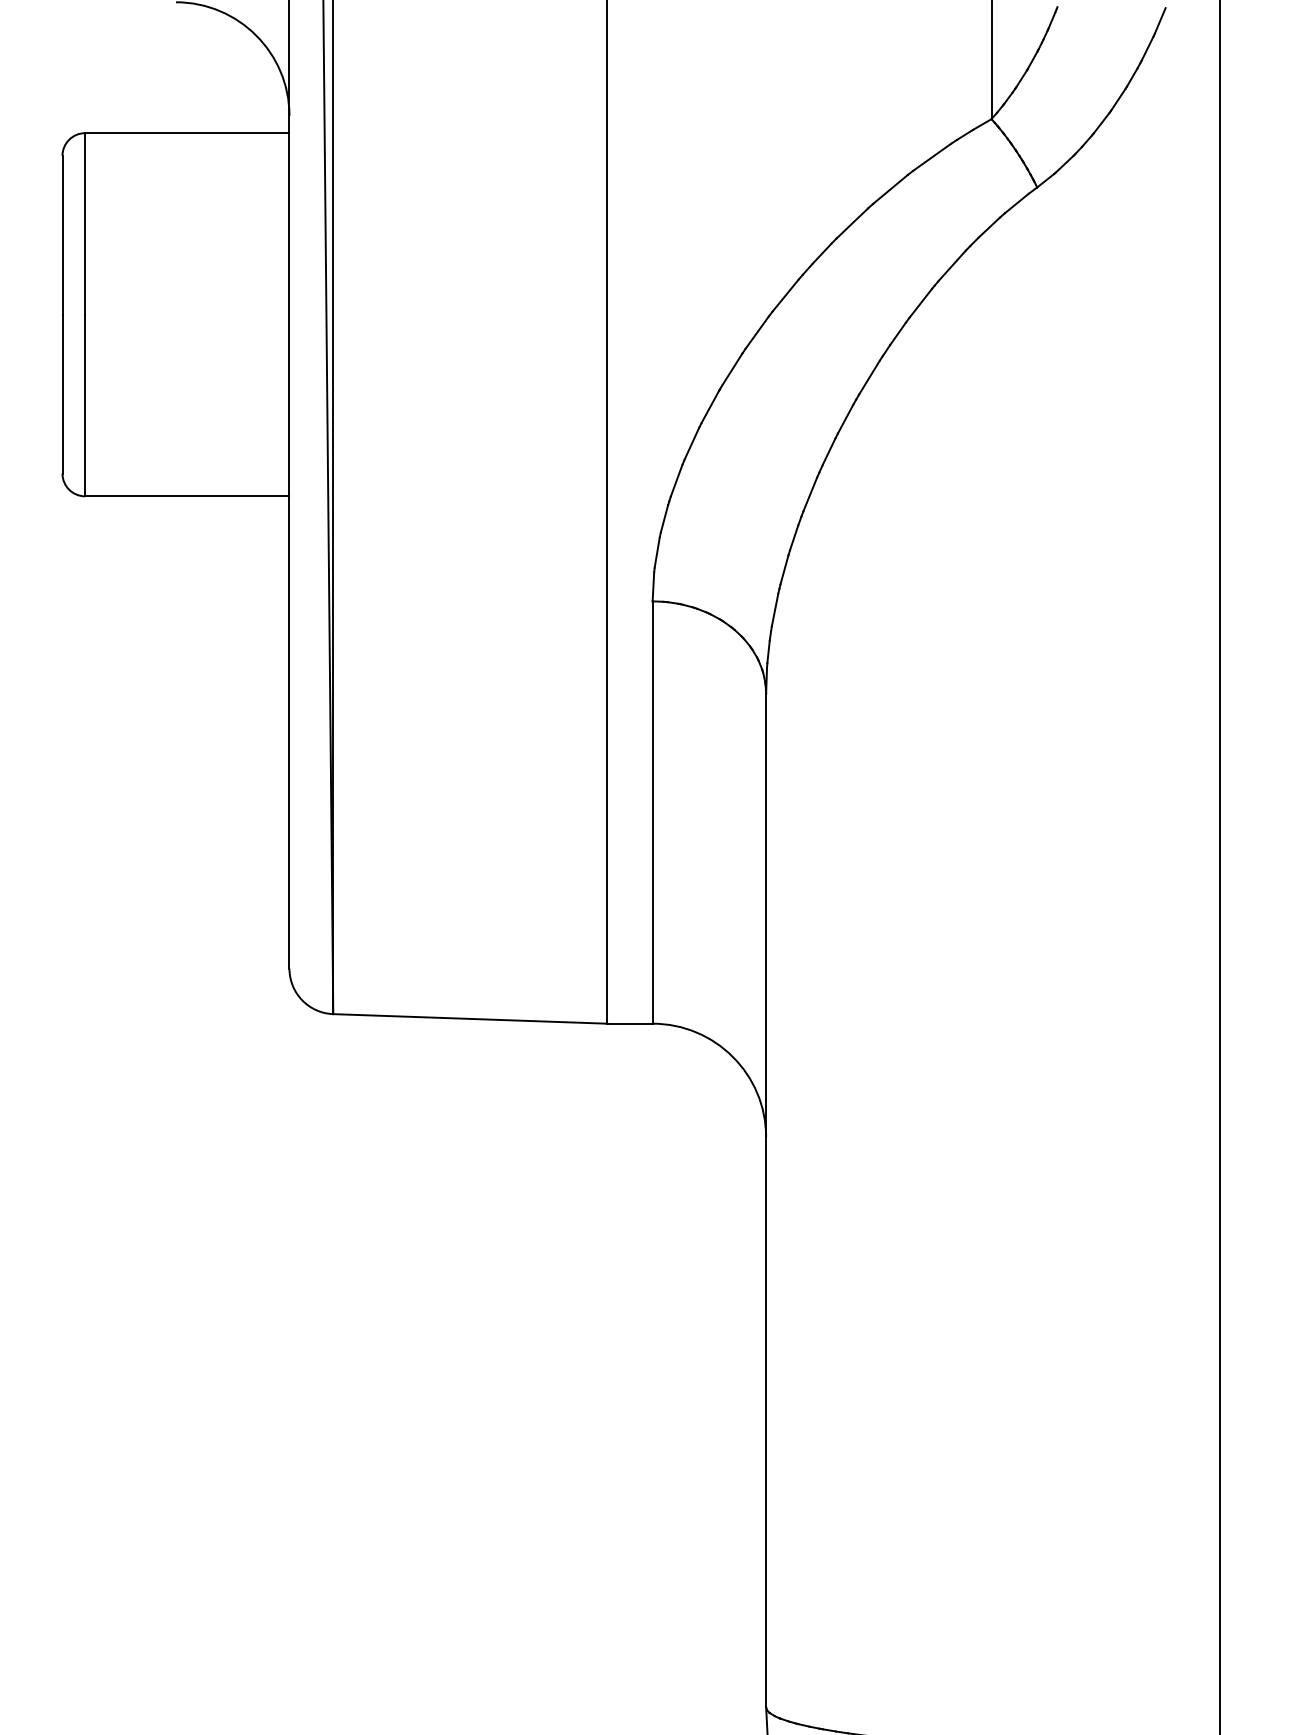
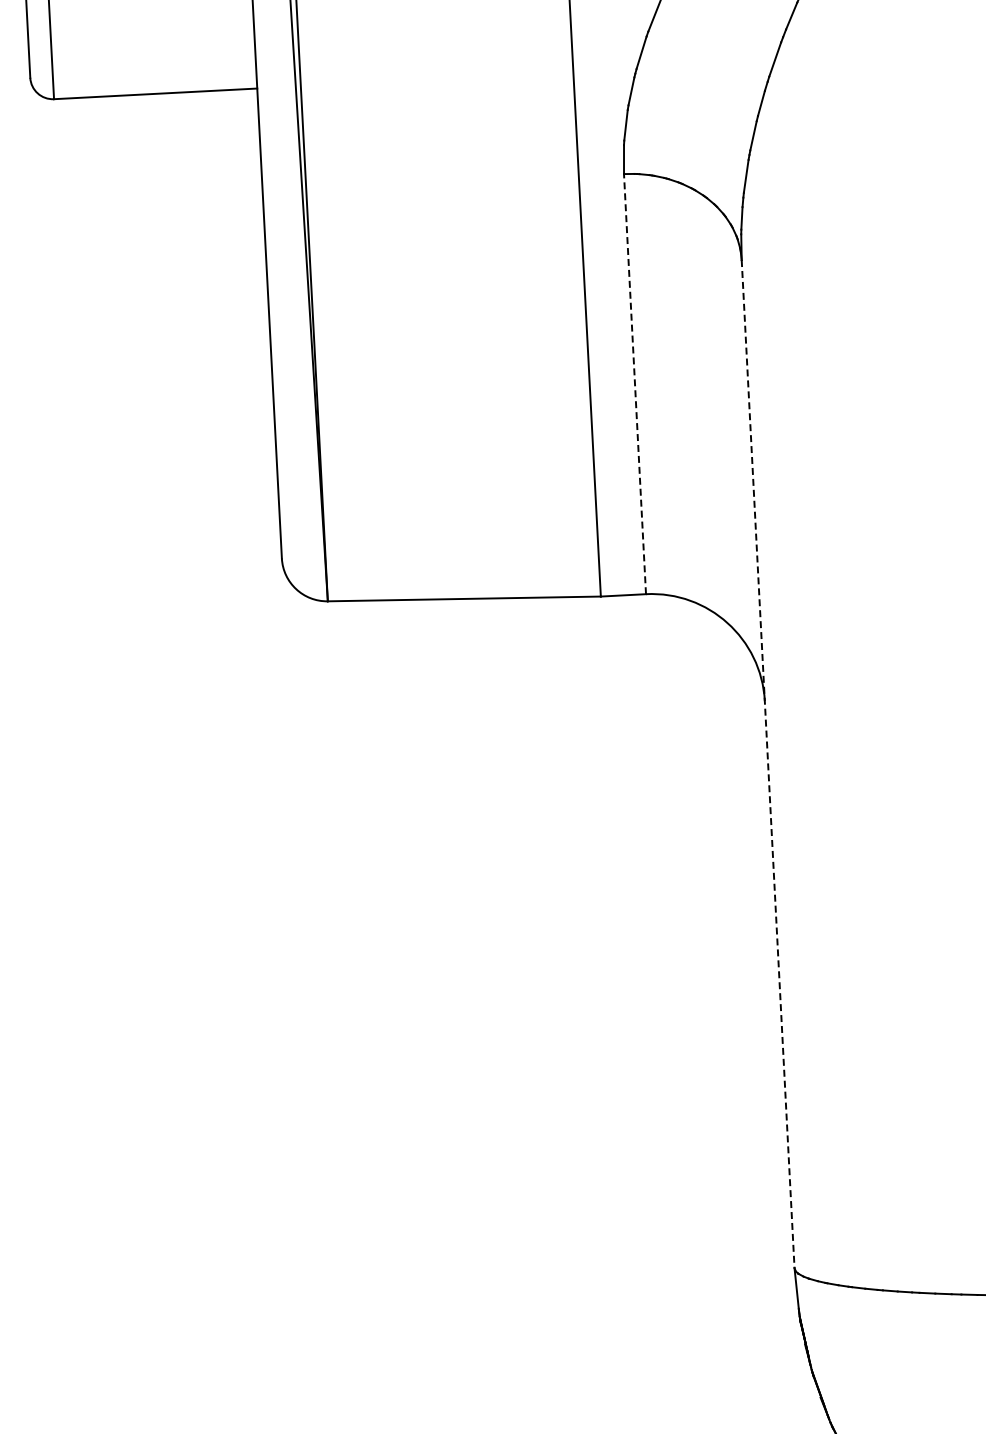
line: (652, 812) -> (634, 384), solid -> dashed
line: (766, 1200) -> (768, 764), solid -> dashed

